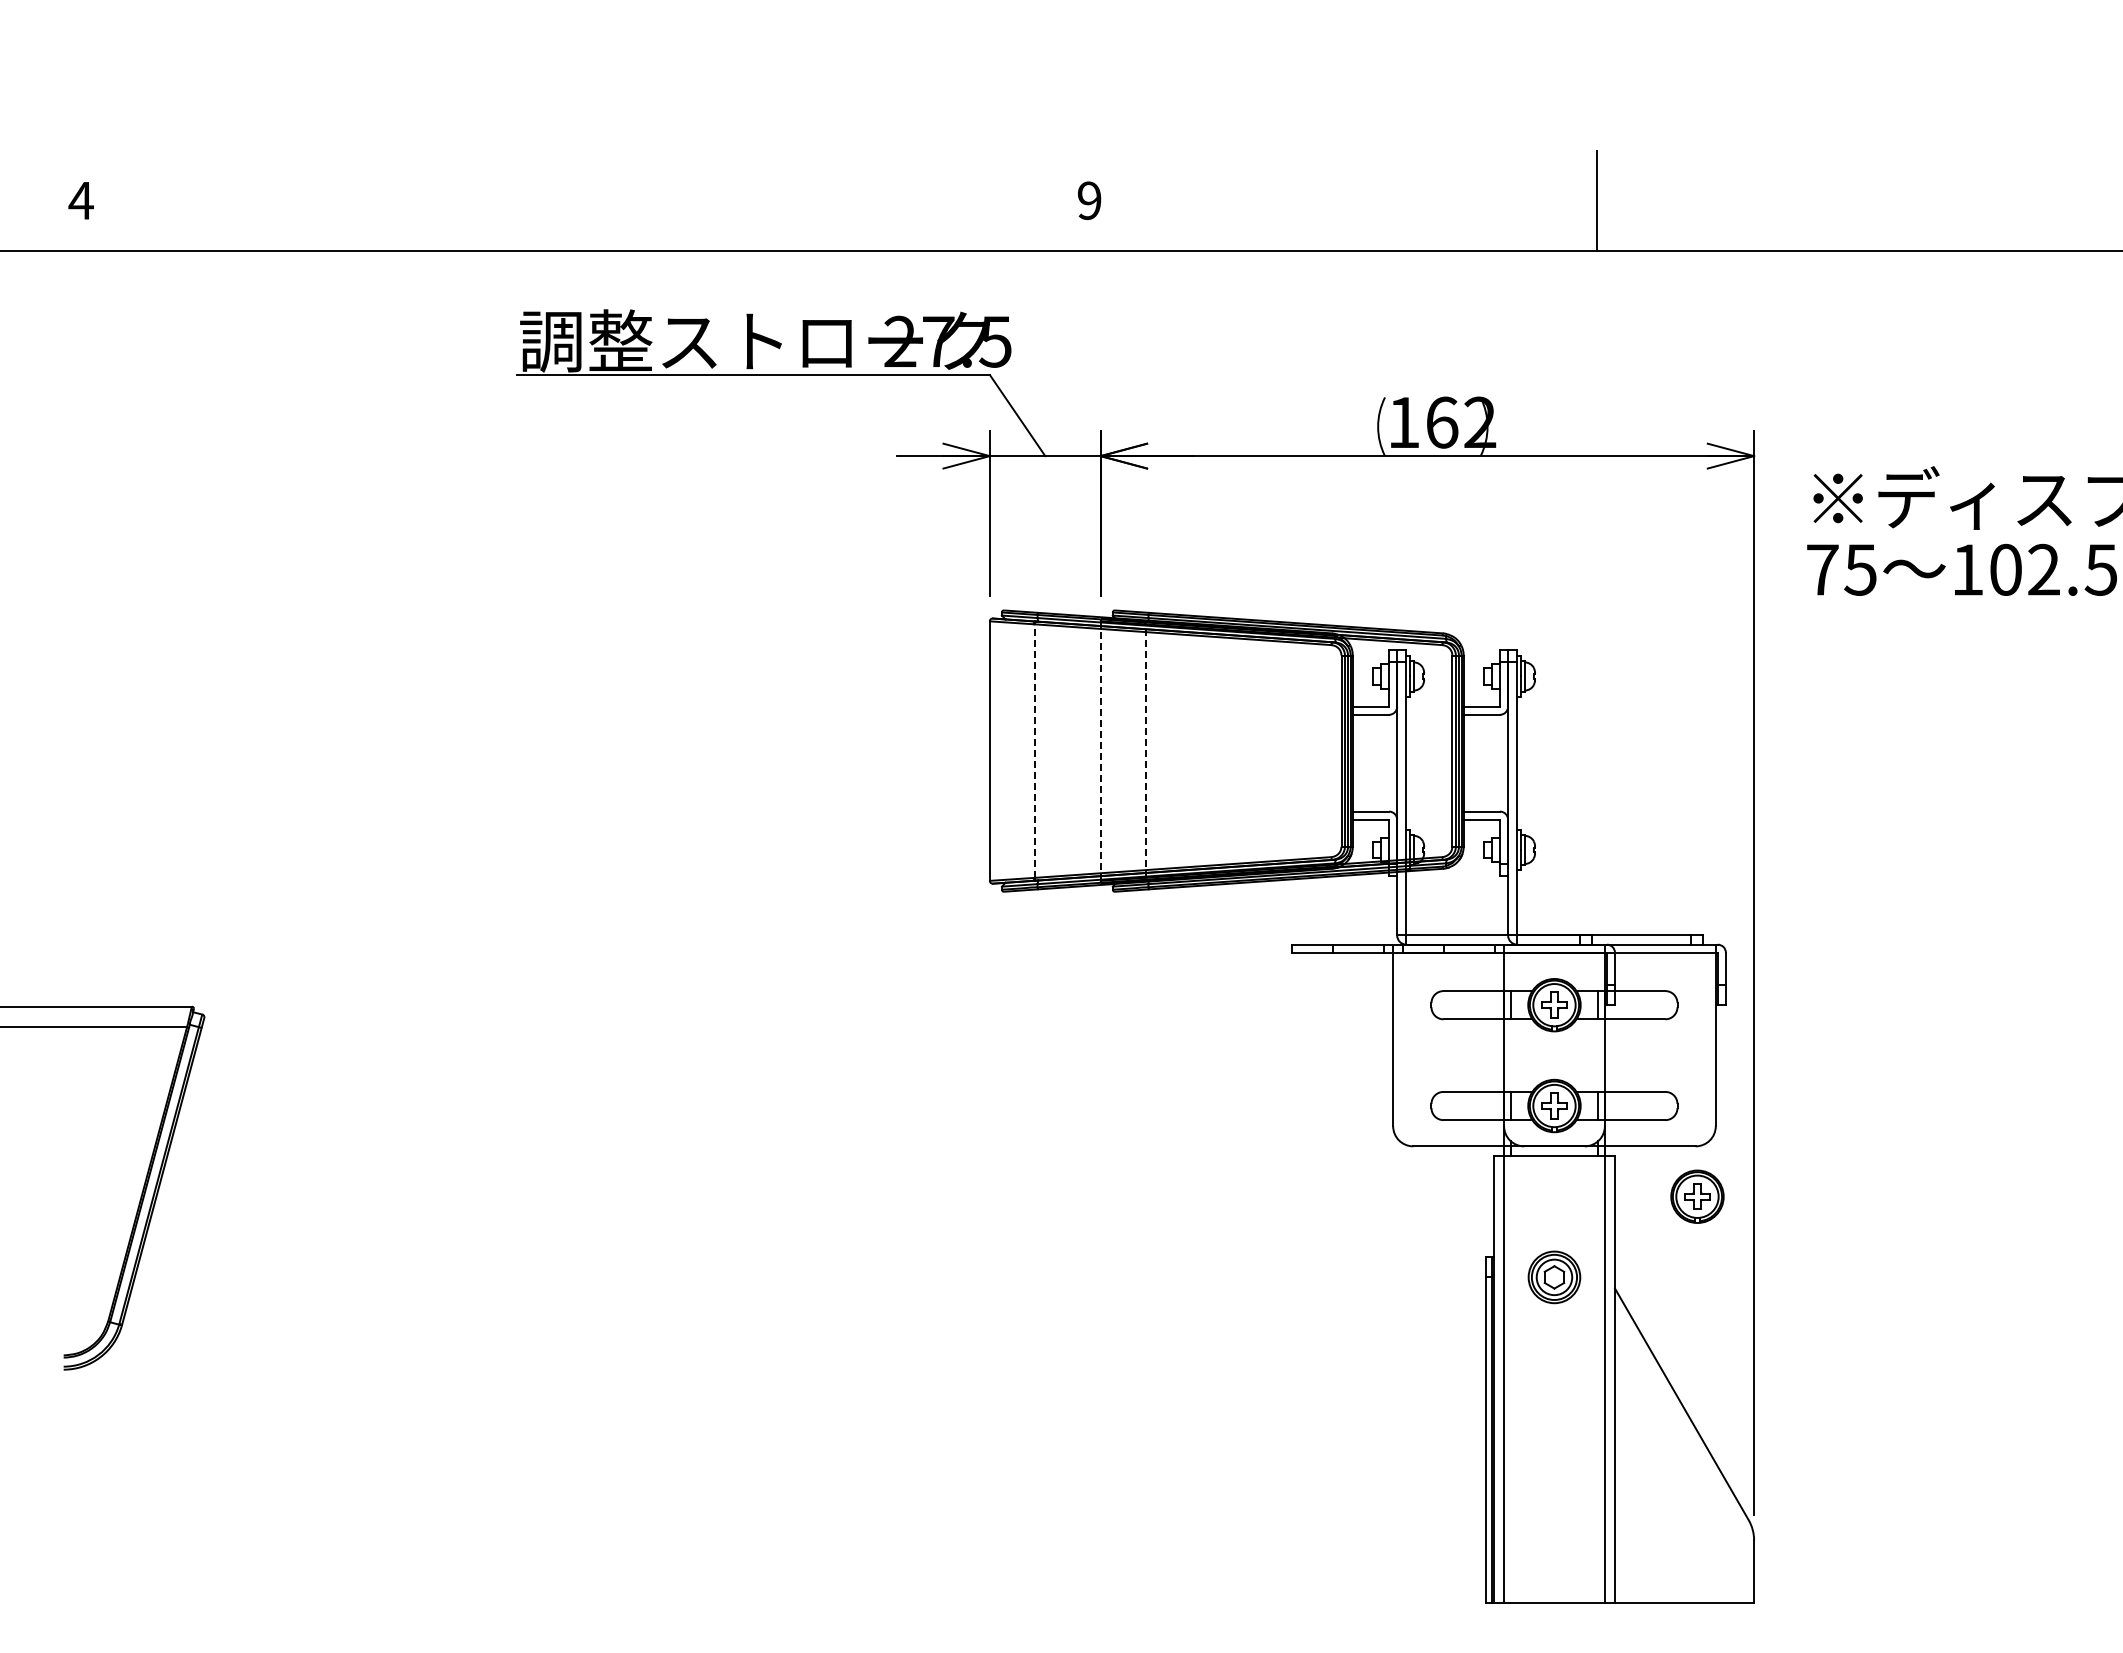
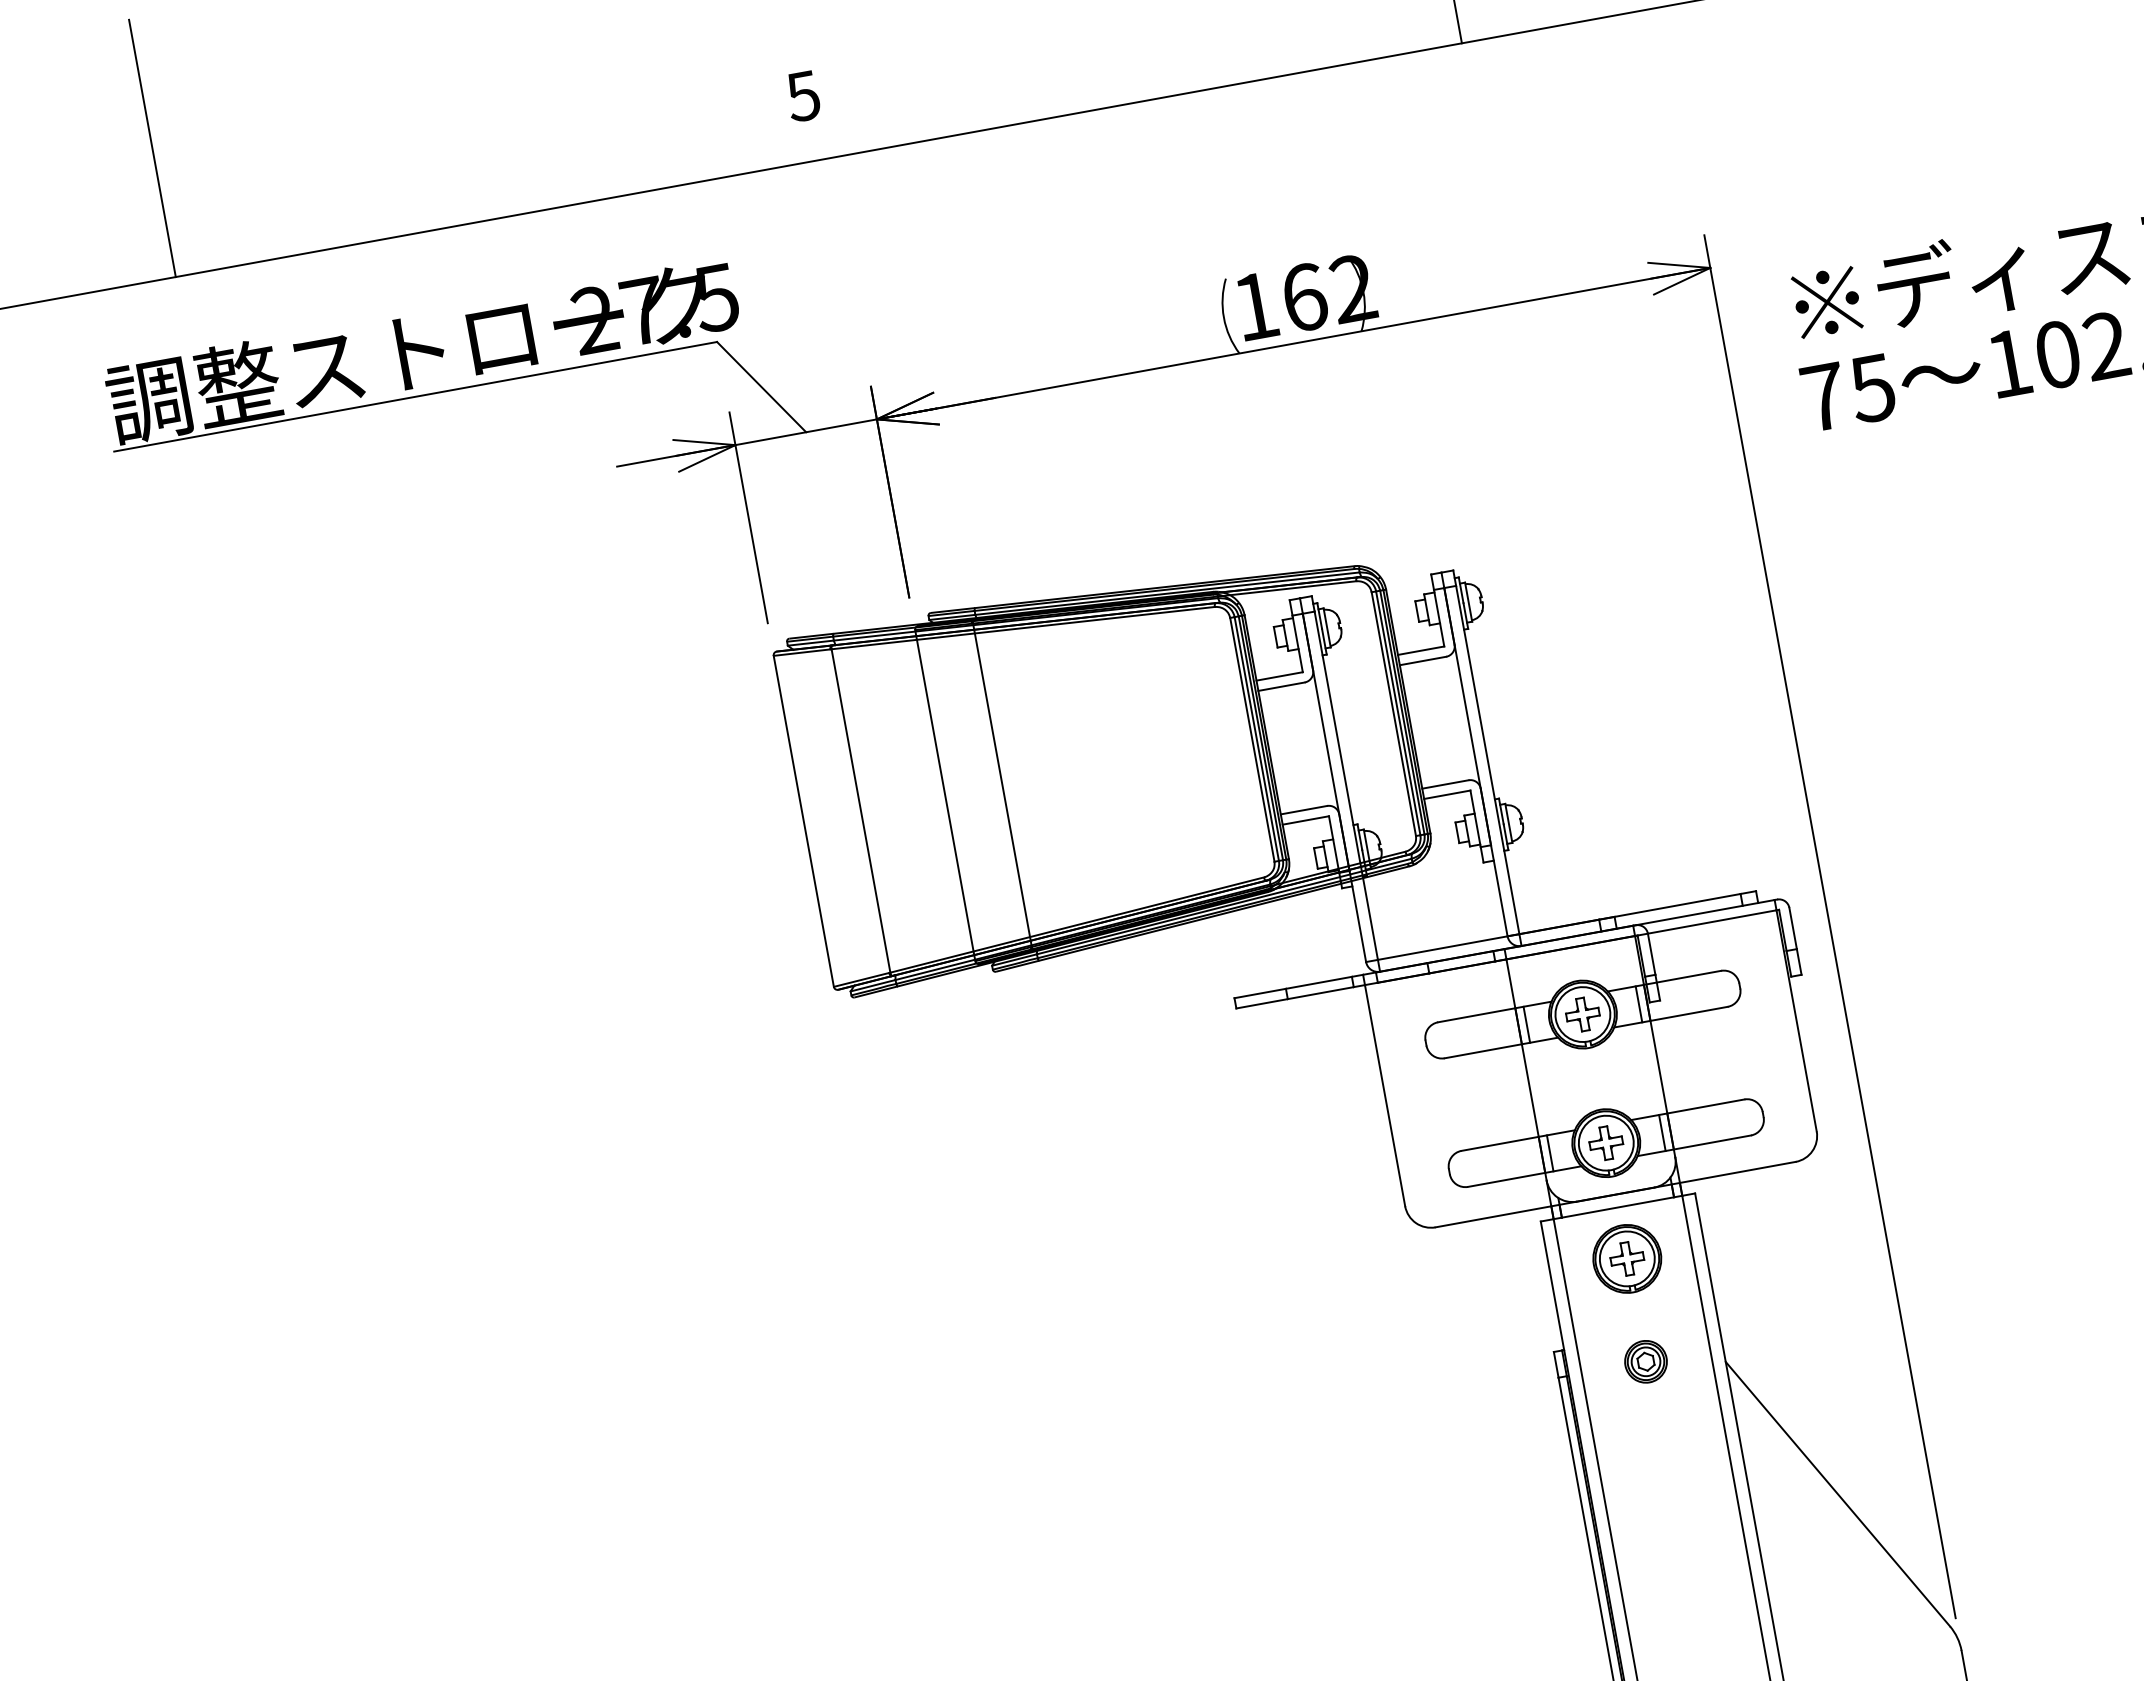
line: (588, 150) -> (152, 148), added
text: (1089, 200) -> (803, 95), 9 -> 5
line: (1034, 751) -> (860, 811), dashed -> solid
line: (1100, 751) -> (945, 796), dashed -> solid
line: (1145, 751) -> (1002, 785), dashed -> solid
part: (1697, 1196) -> (1627, 1258), moved
part: (1554, 1277) -> (1646, 1361), size x0.62

